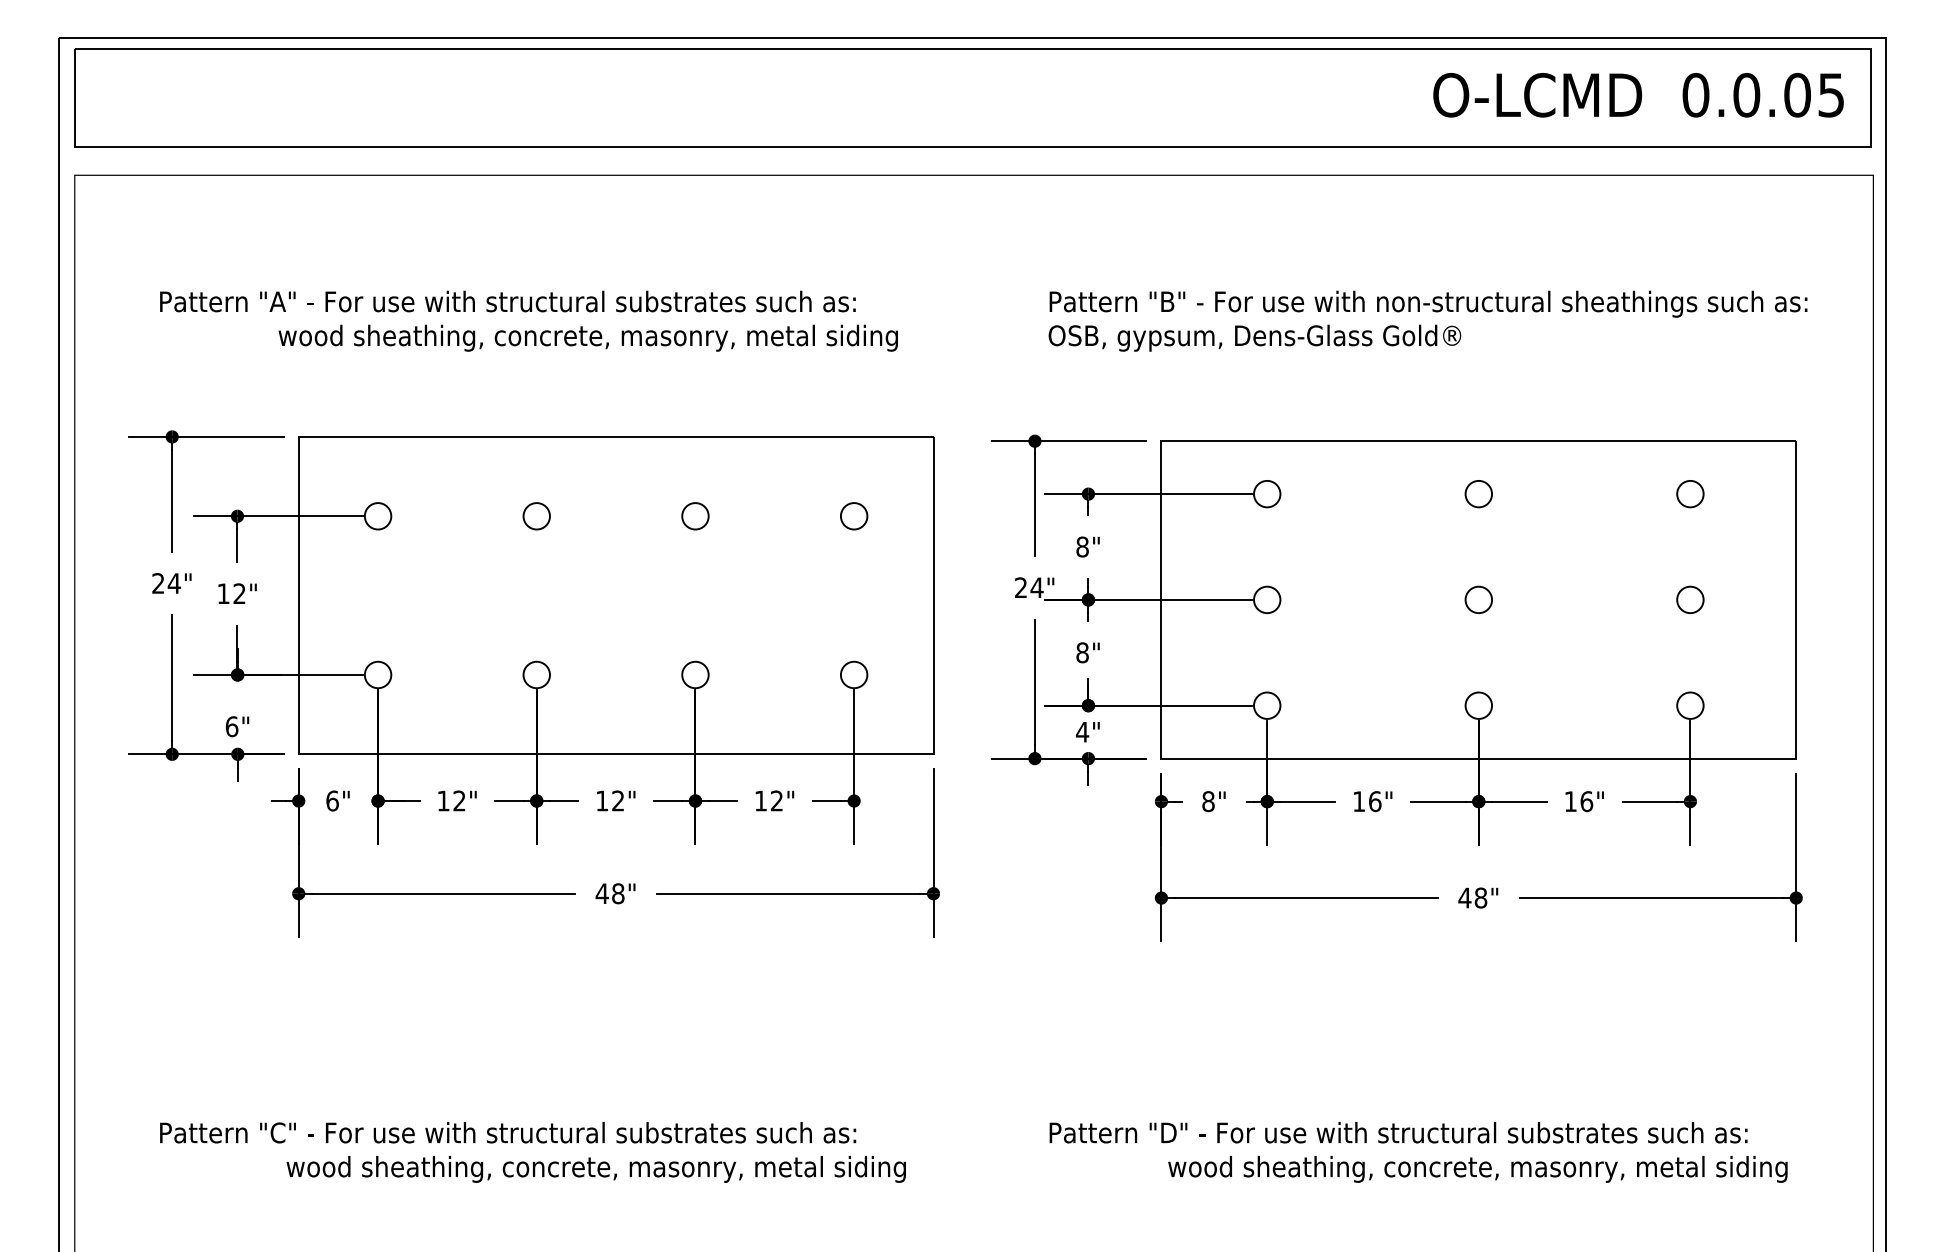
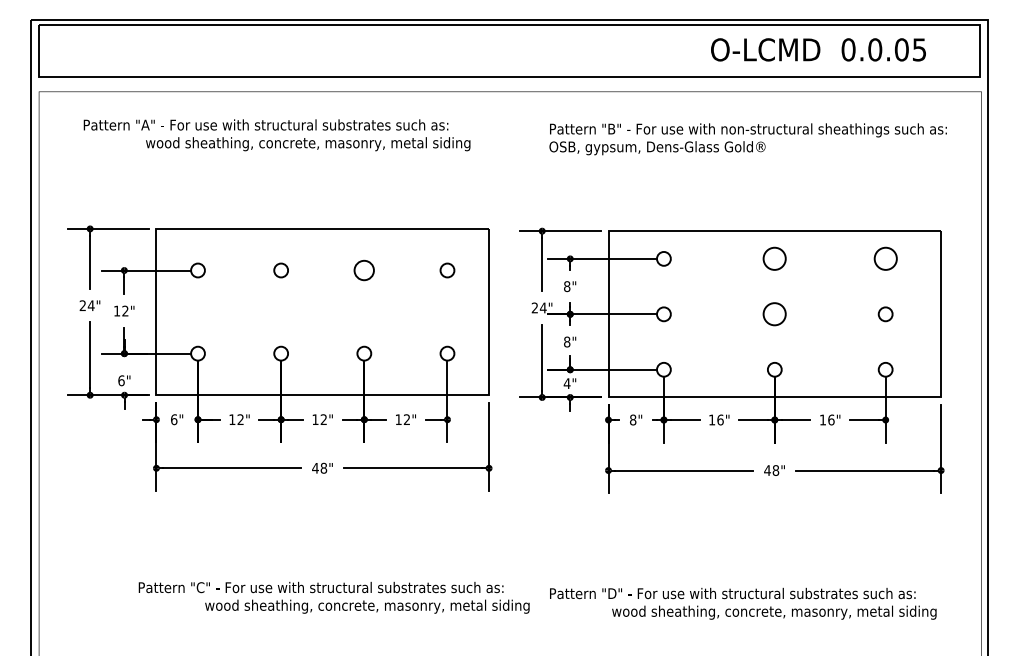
text: (1638, 94) -> (818, 49), moved
text: (527, 321) -> (276, 135), moved
text: (1426, 321) -> (747, 139), moved
circle: (1478, 493) -> (774, 258), size x1.6
circle: (1690, 493) -> (885, 258), size x1.6
circle: (695, 516) -> (364, 270), size x1.4
circle: (1478, 600) -> (774, 314), size x1.6
text: (531, 1151) -> (333, 597), moved

